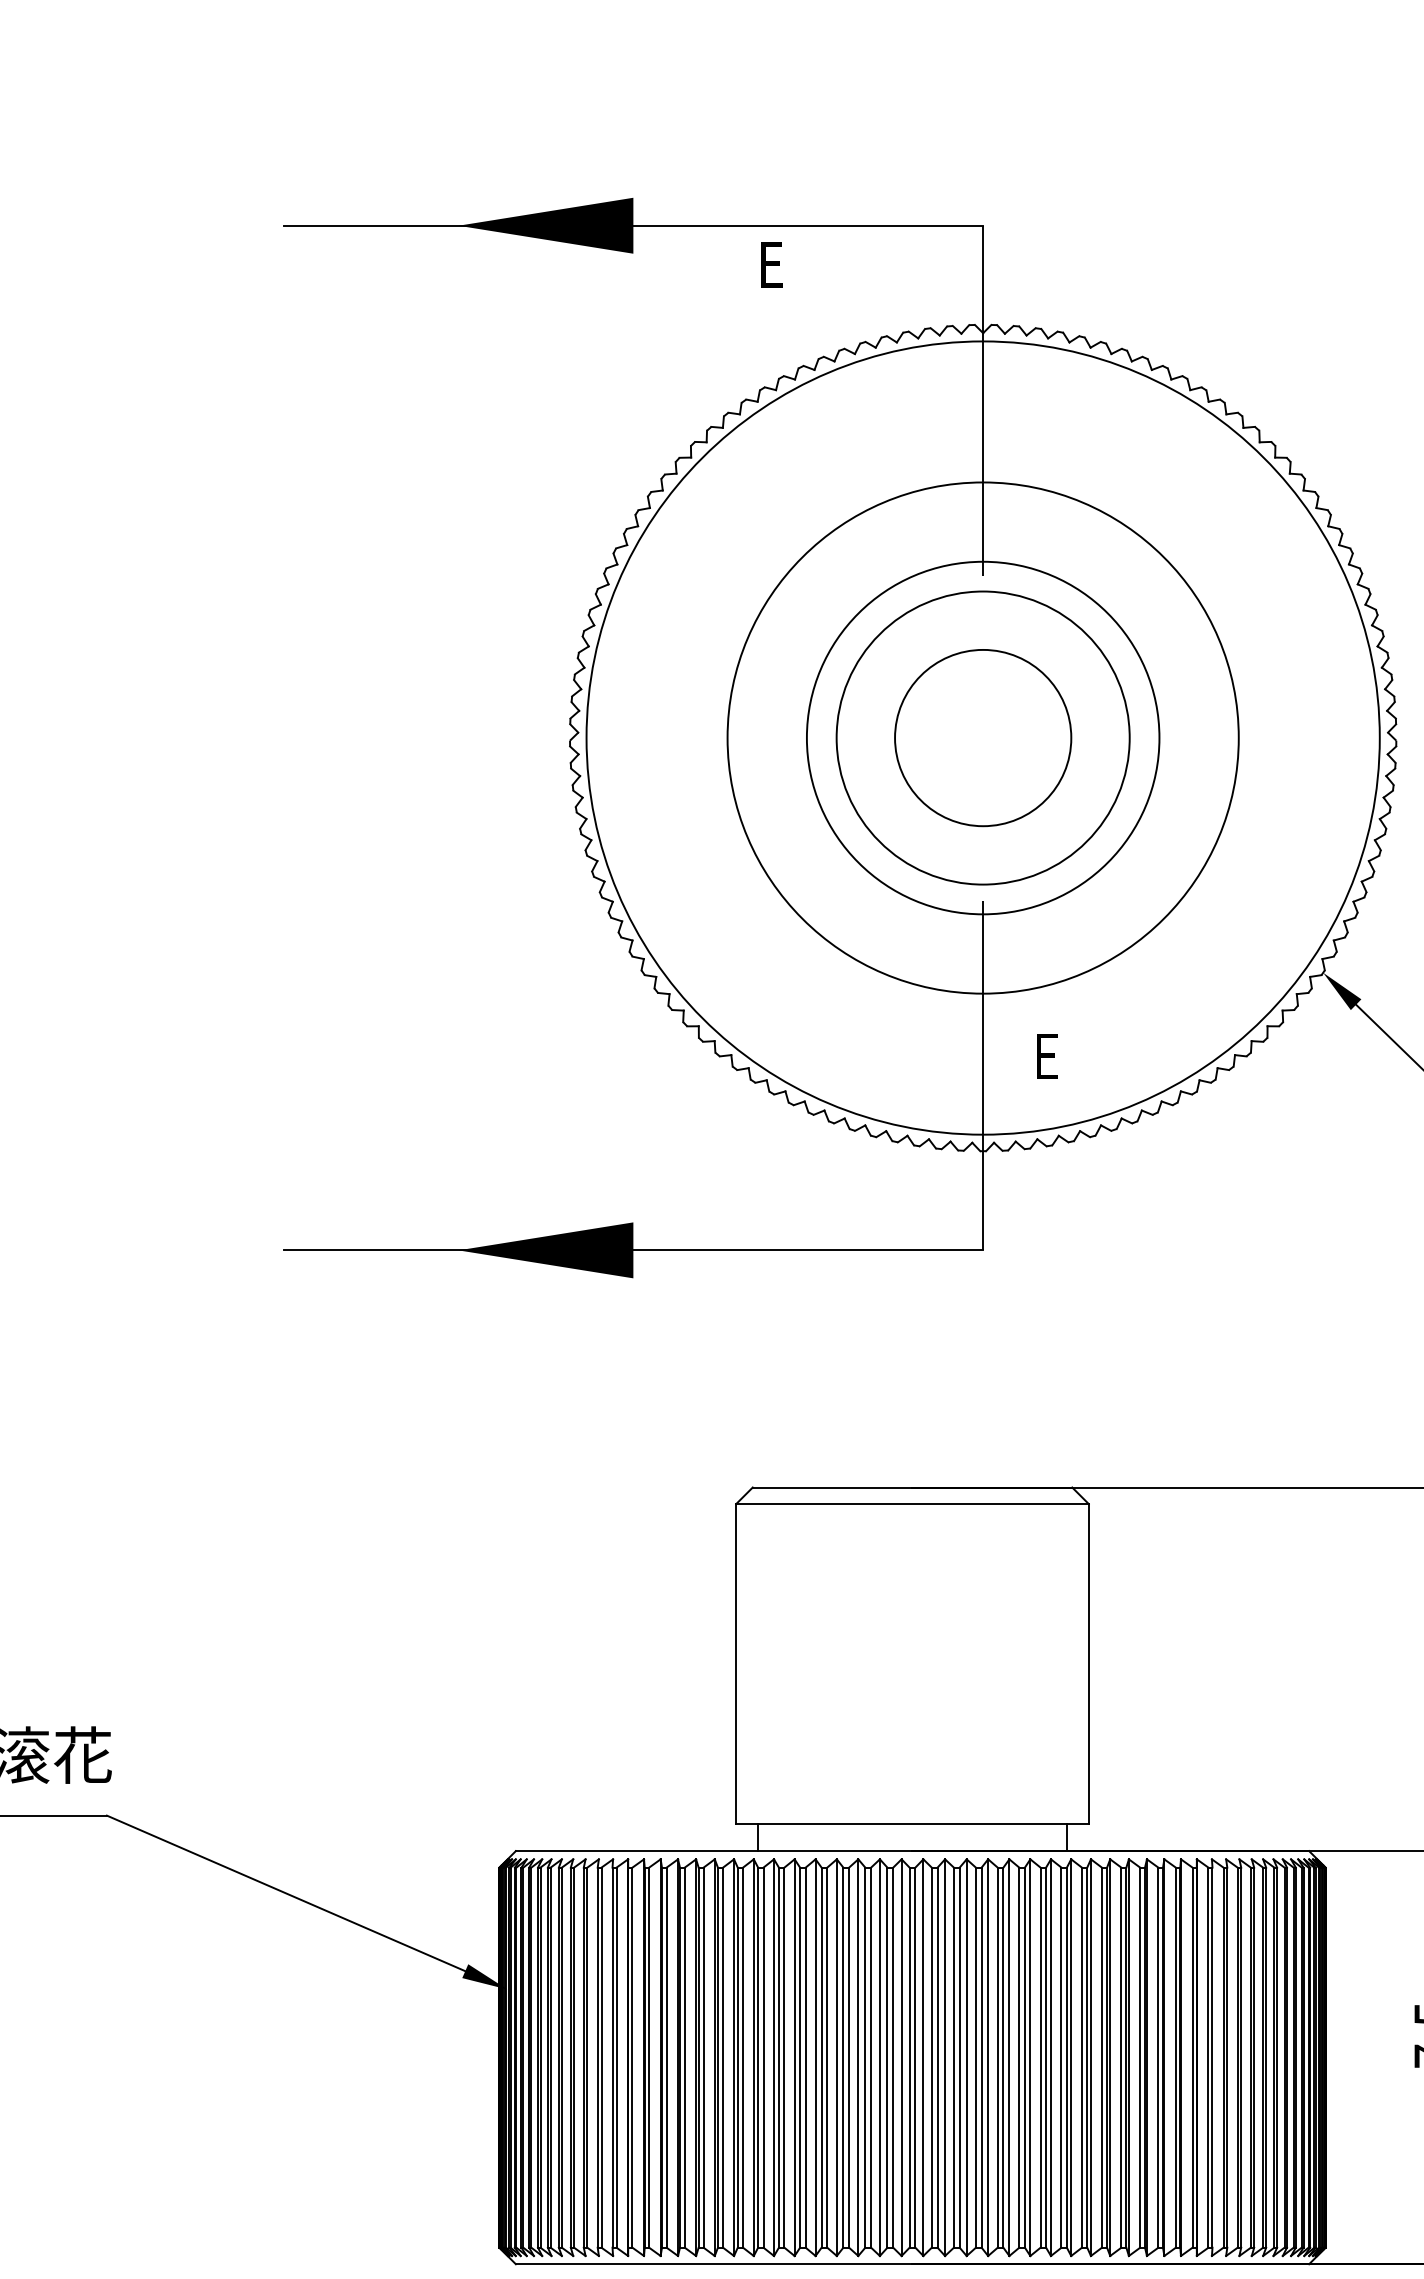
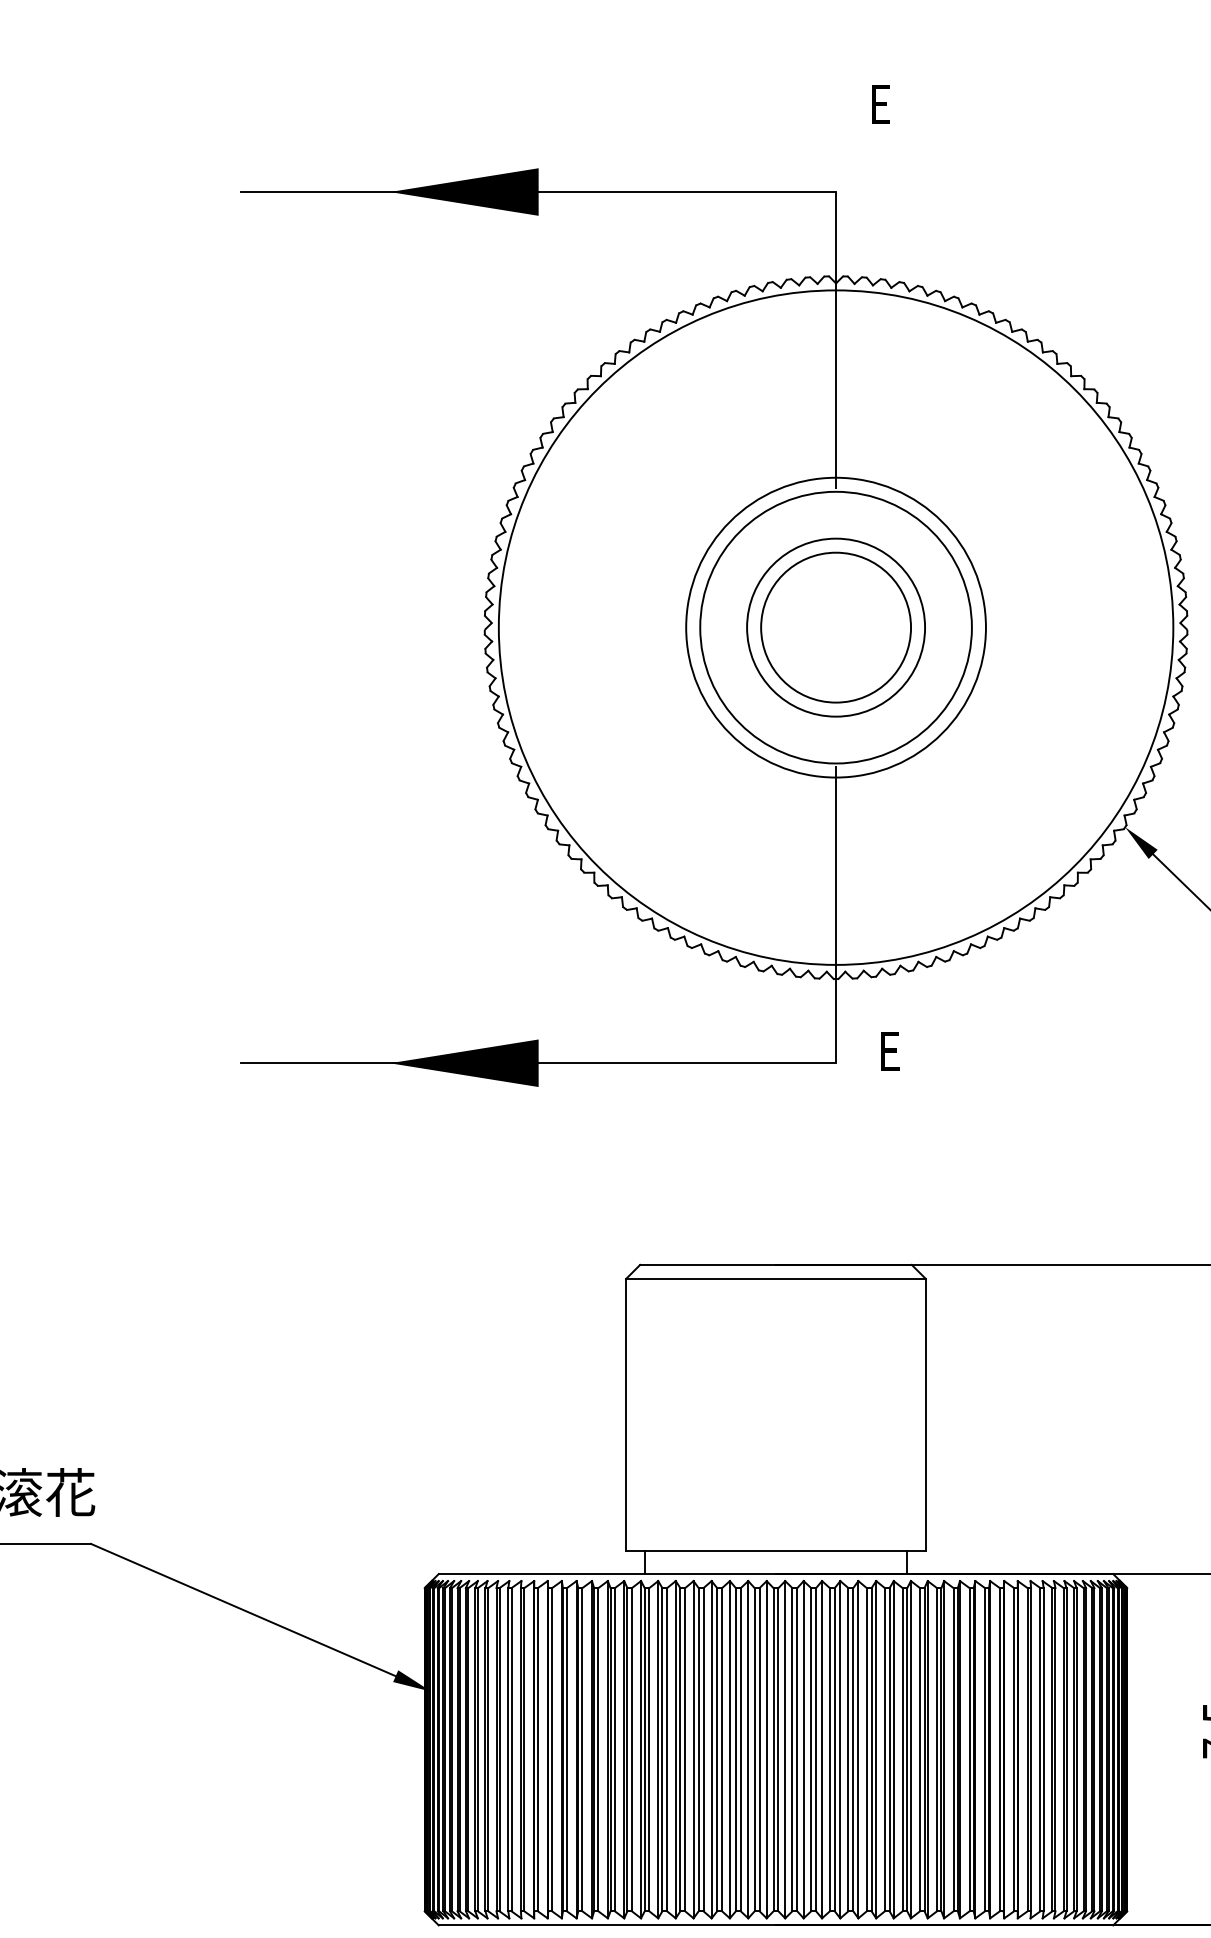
text: (771, 264) -> (880, 104), moved
circle: (982, 737) -> (835, 627), size x0.62
circle: (982, 737) -> (835, 627), size x0.71
text: (1047, 1056) -> (890, 1051), moved

